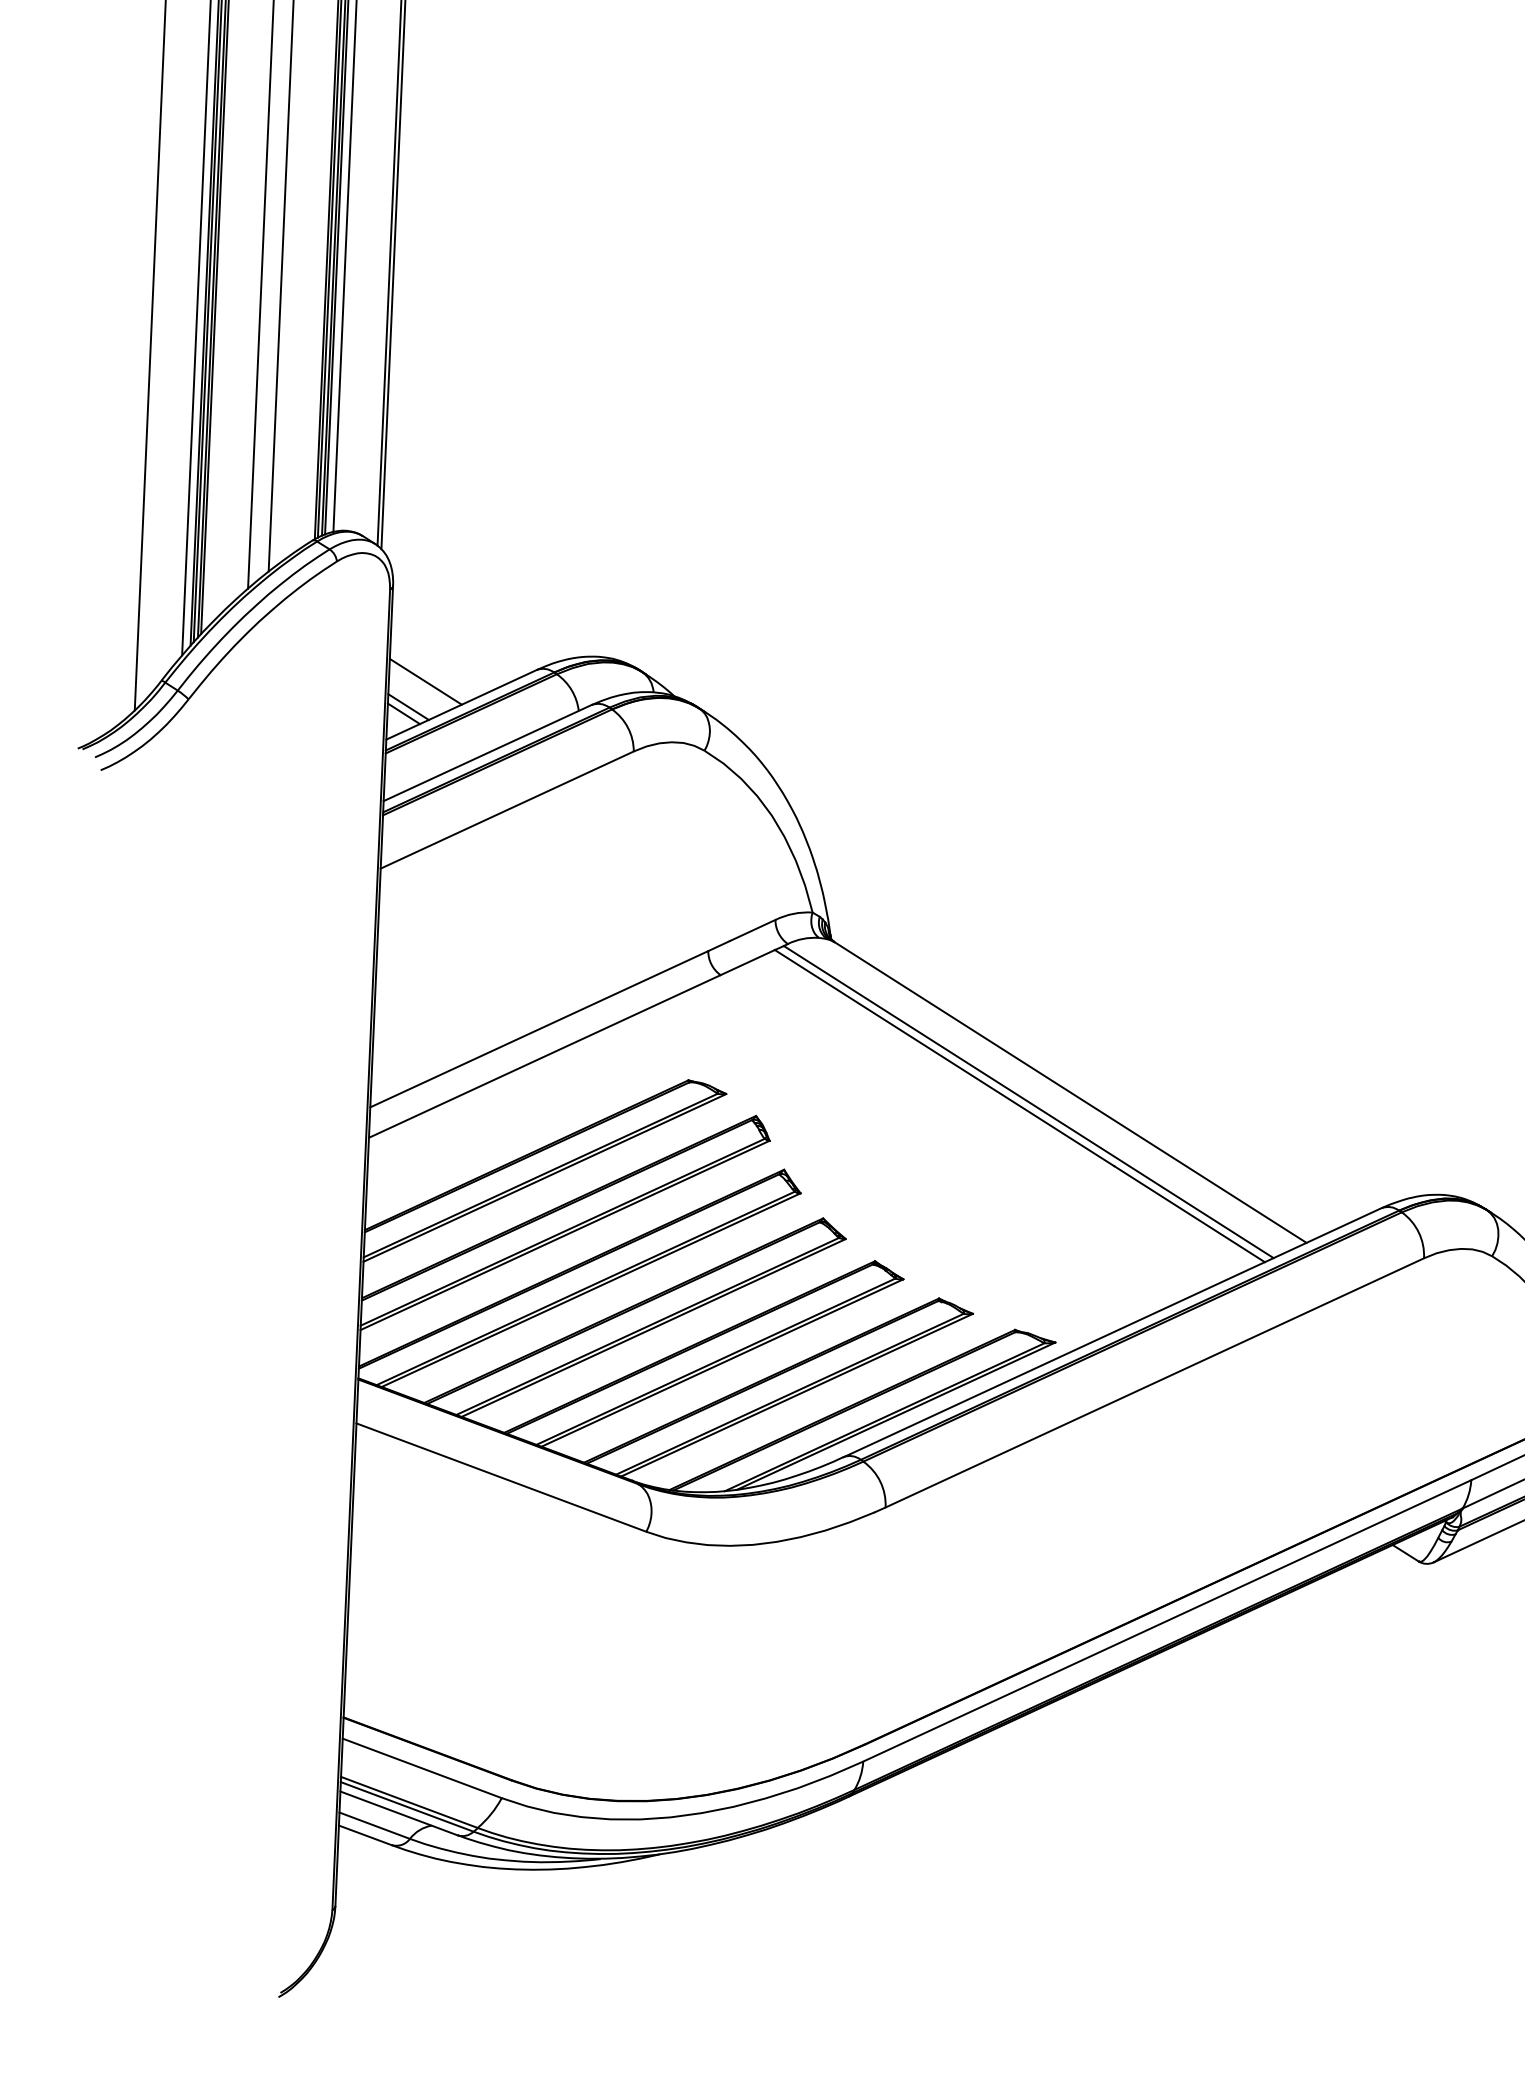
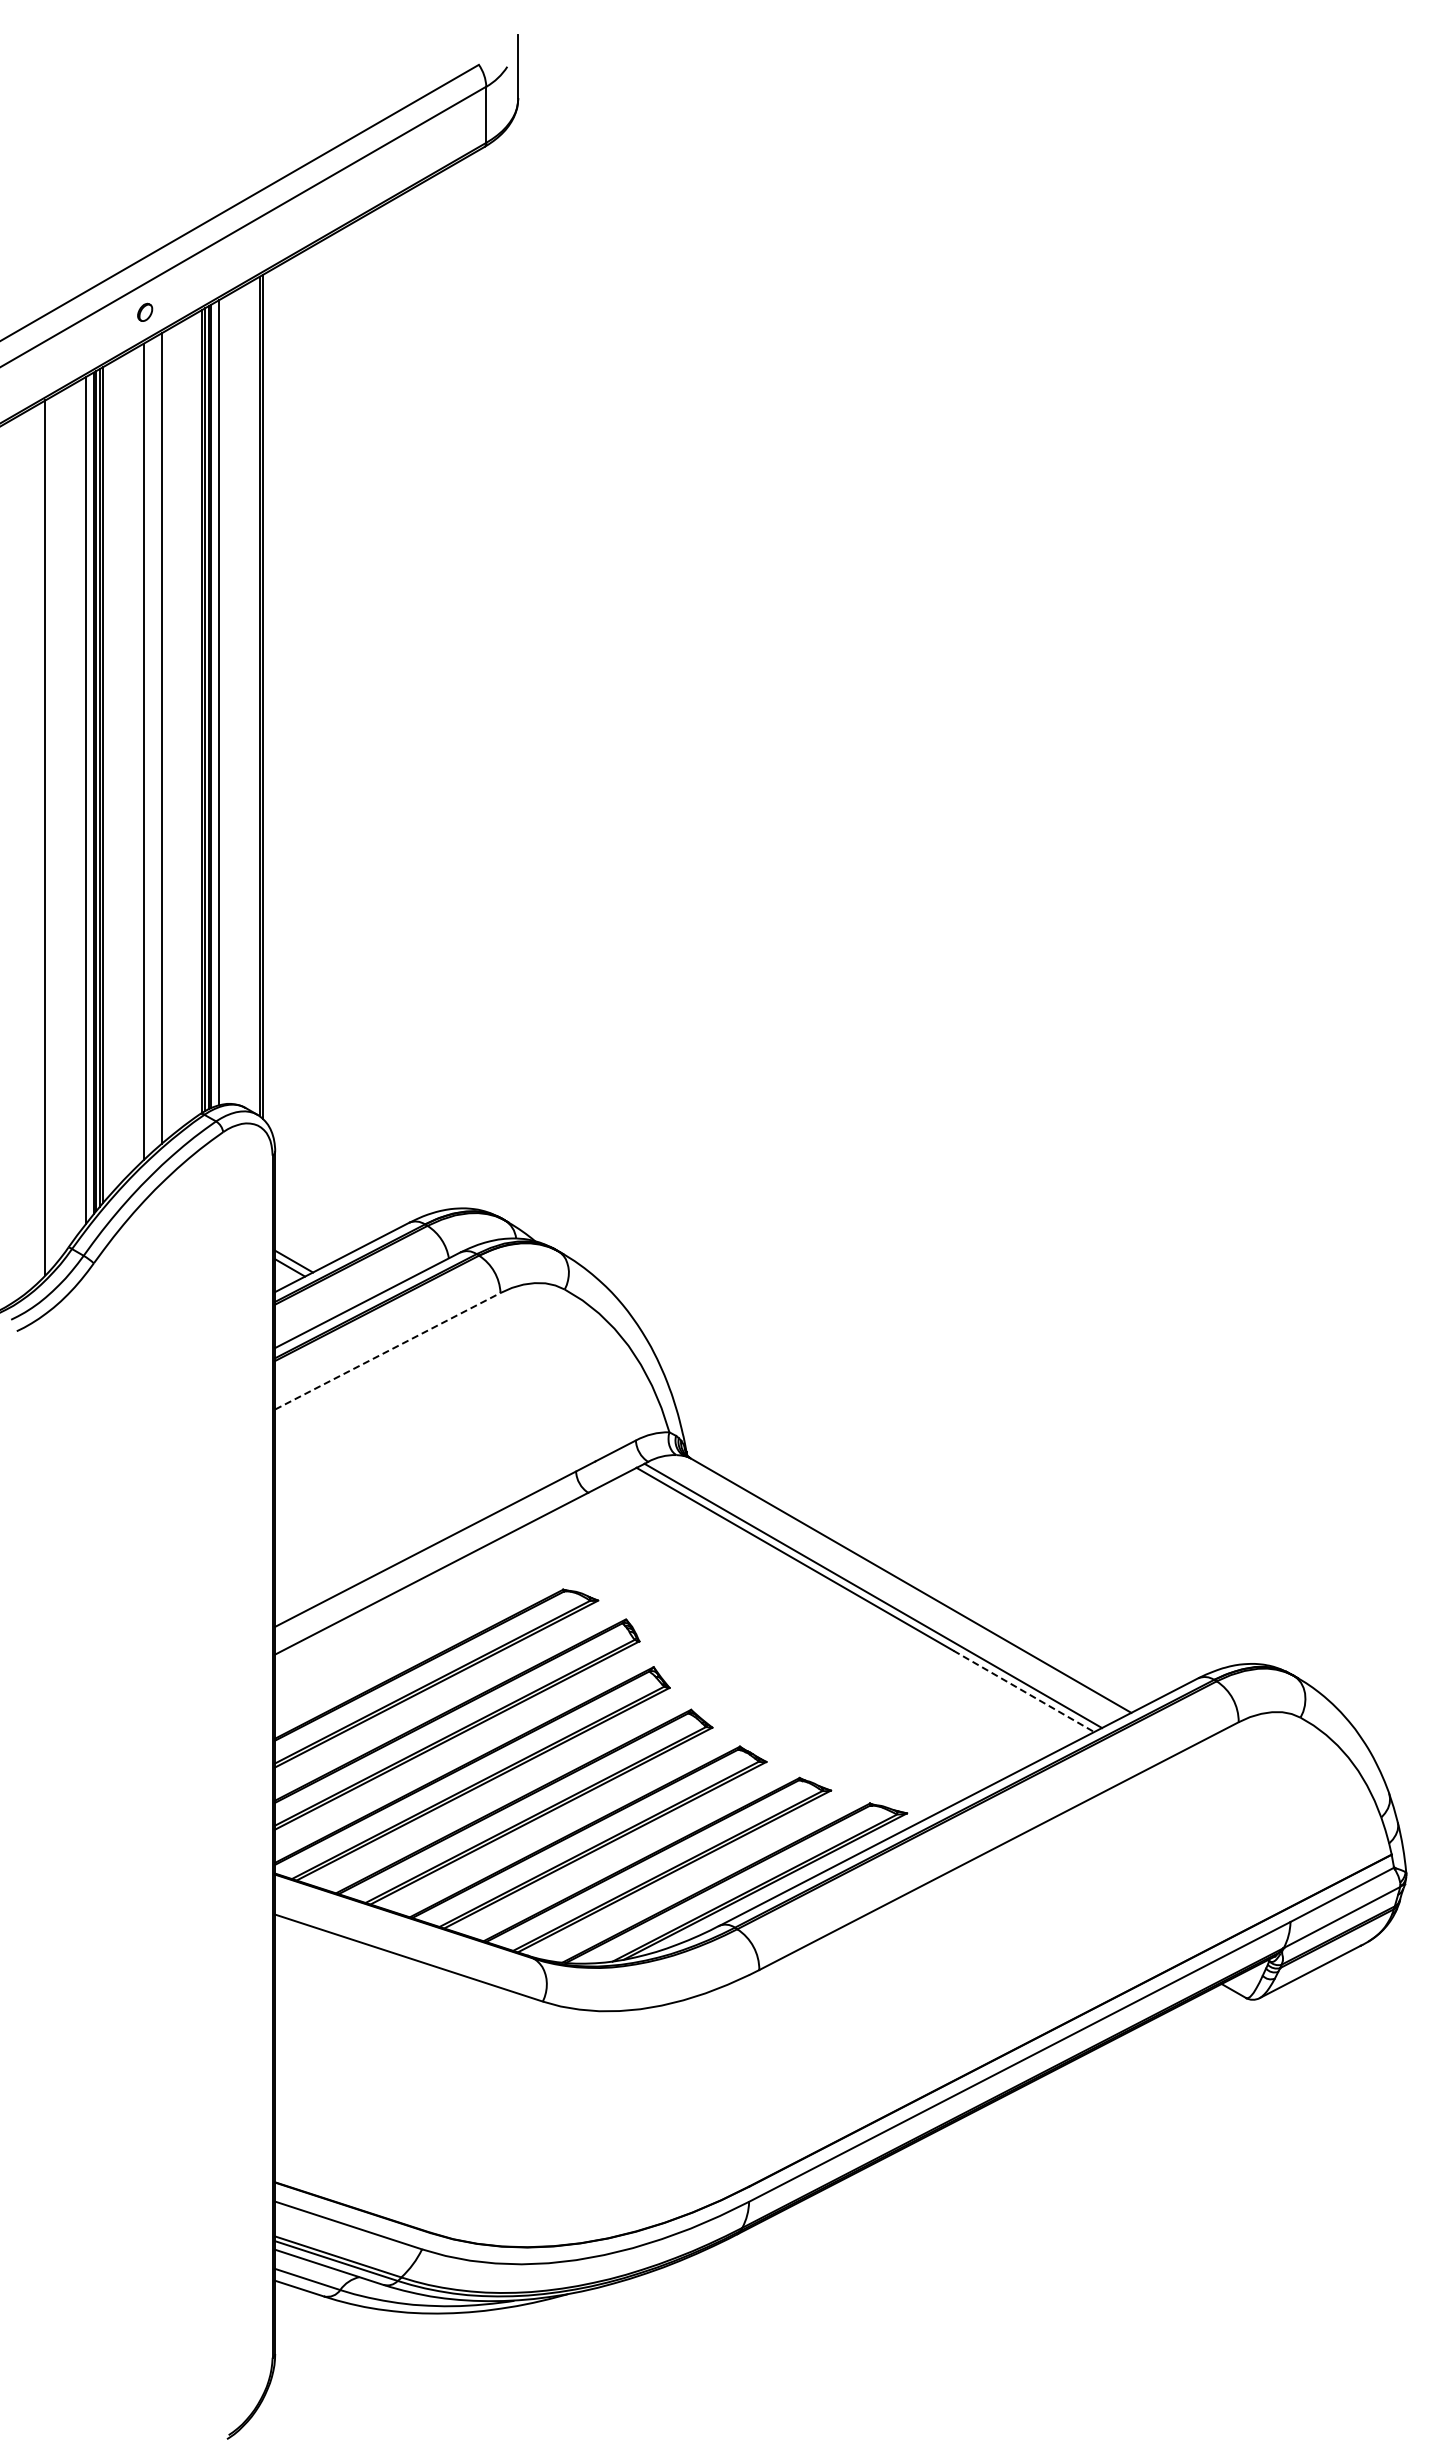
line: (425, 681) -> (308, 1237), removed
line: (506, 810) -> (387, 1351), solid -> dashed
line: (1190, 1214) -> (1024, 1691), solid -> dashed

